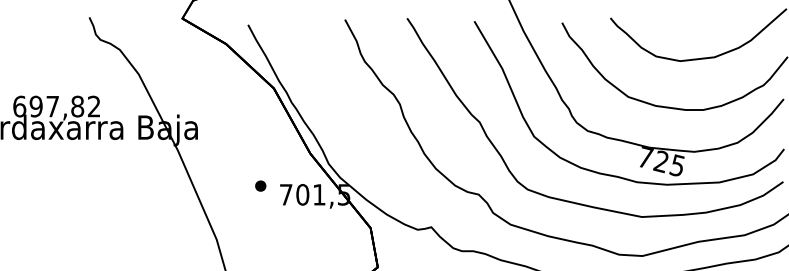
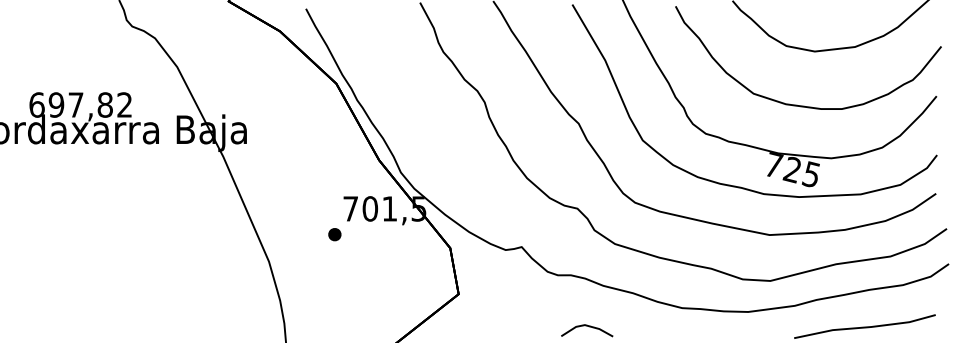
part: (260, 185) -> (334, 234), moved

